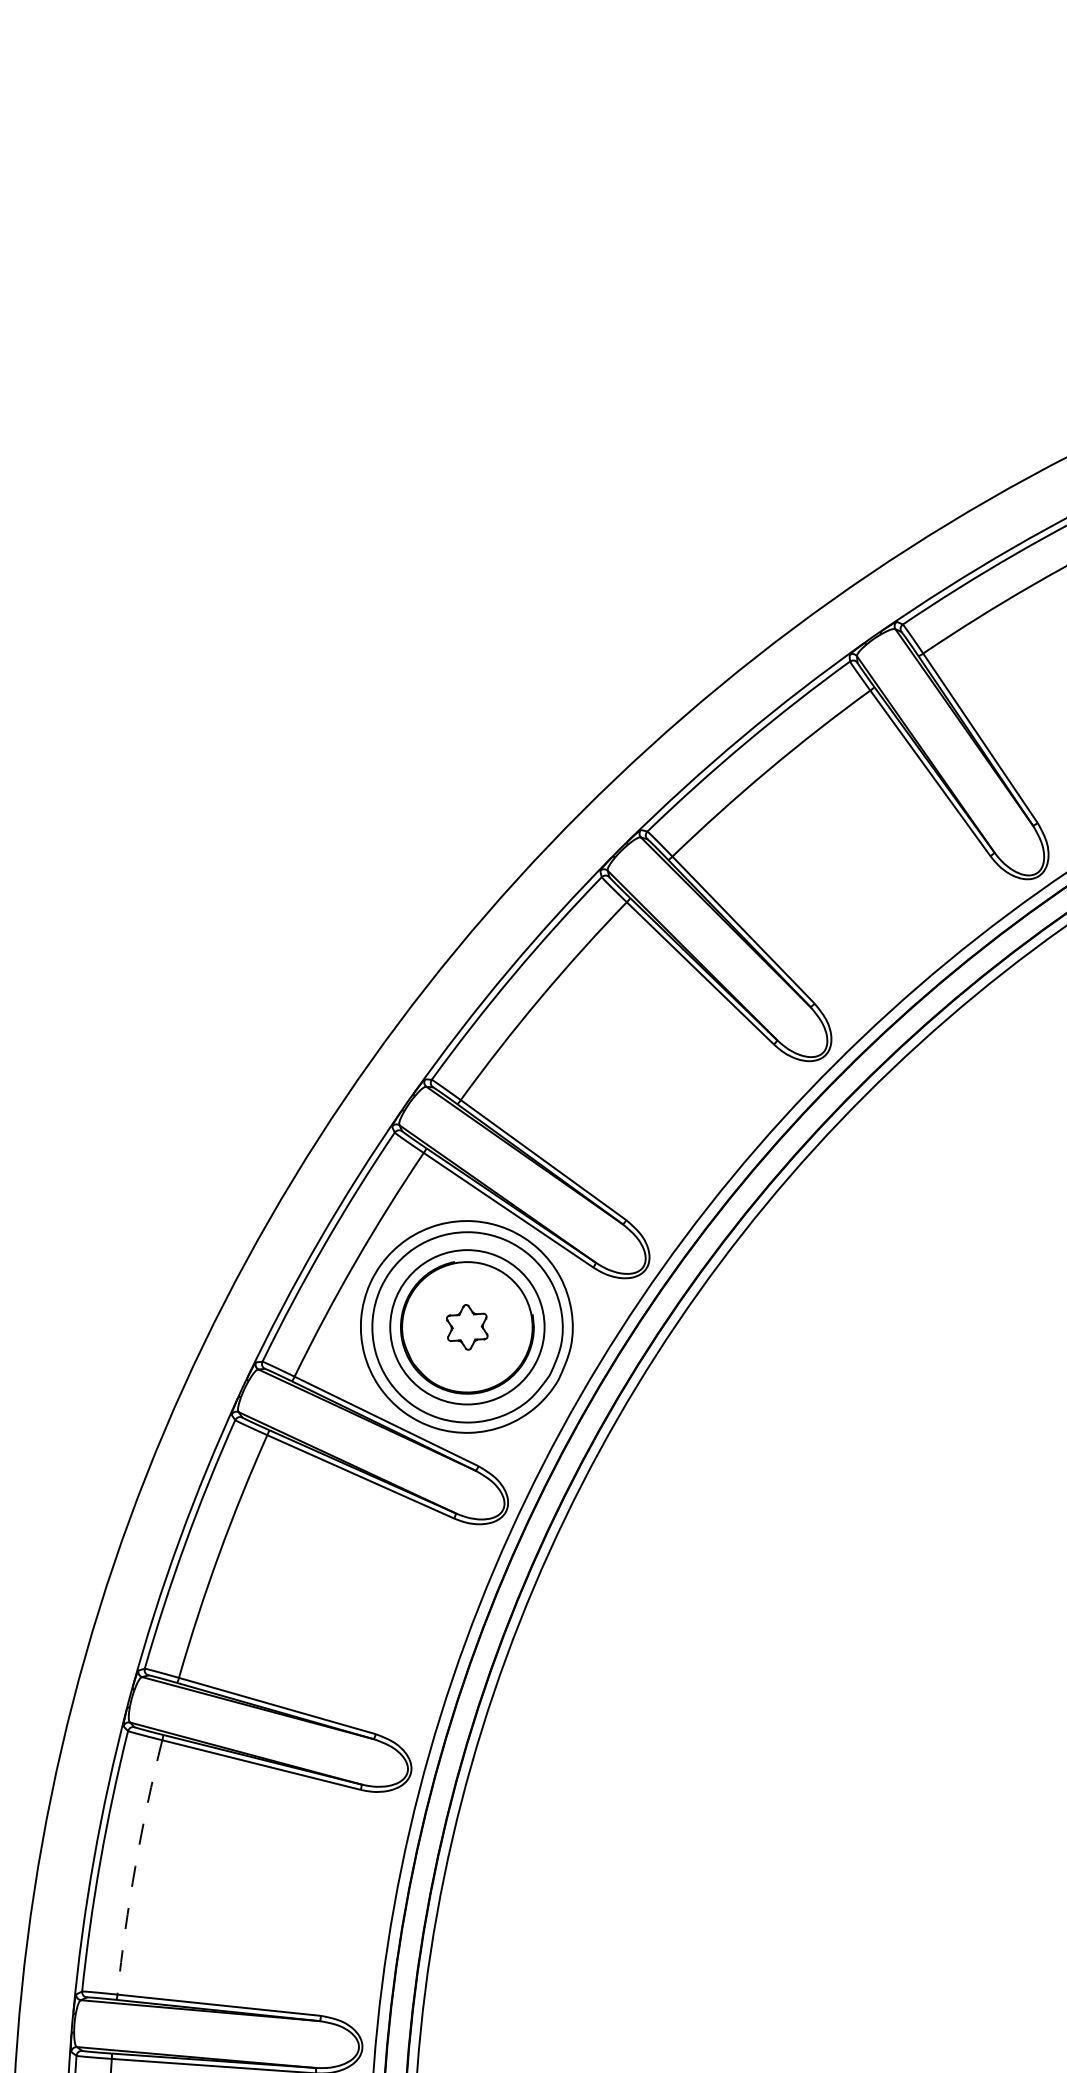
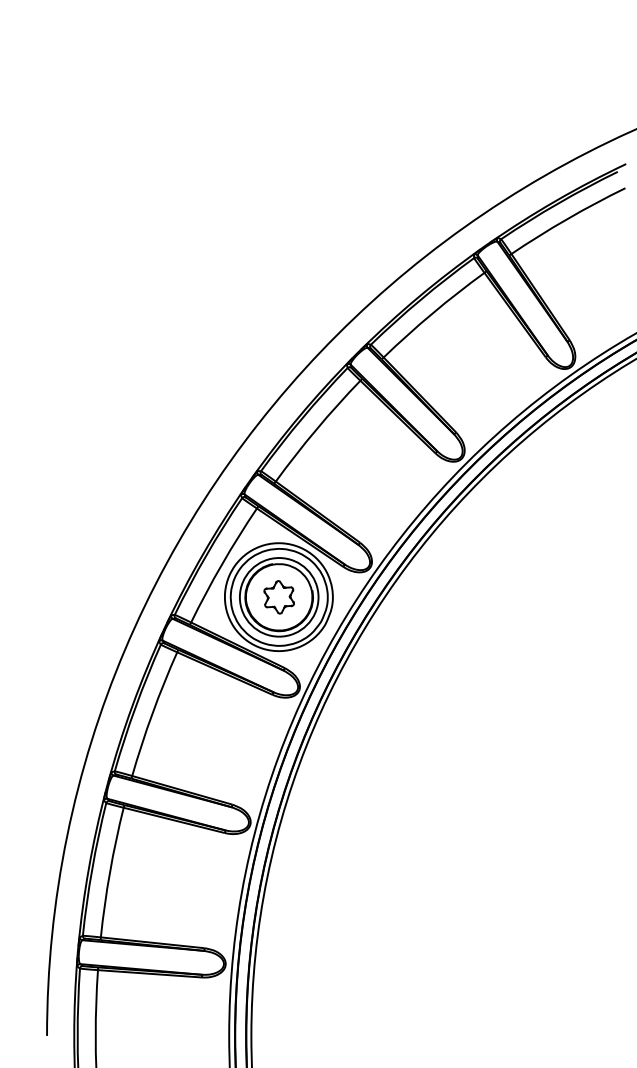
part: (466, 1327) -> (278, 597), size x1.43
arc: (136, 1867) -> (110, 872), dashed -> solid

